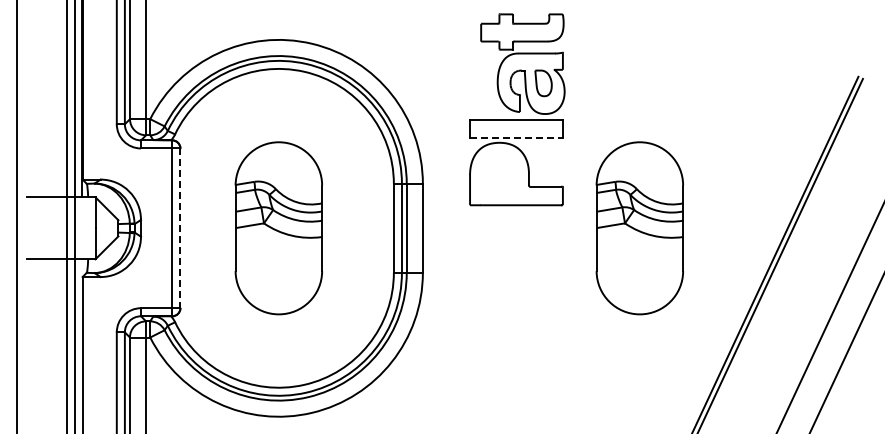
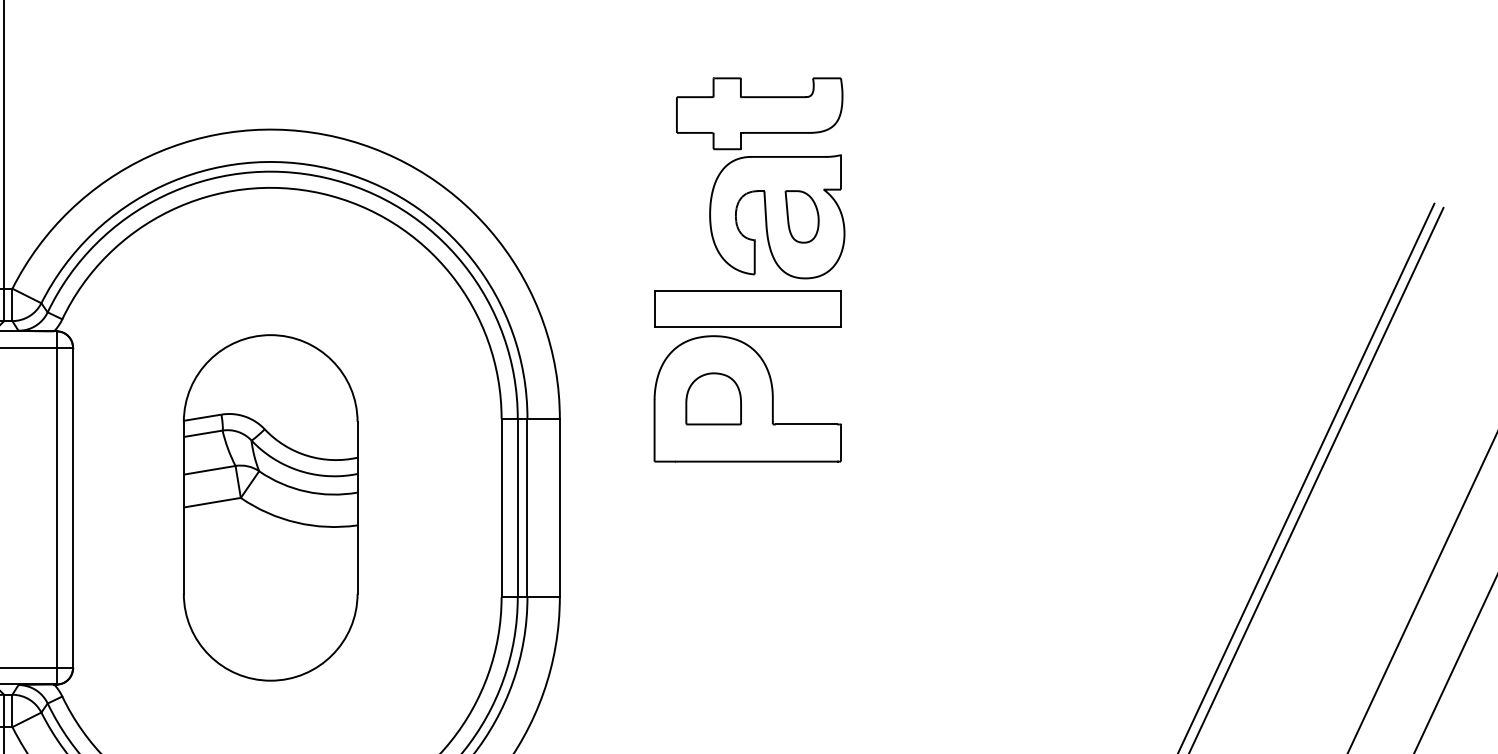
line: (516, 137) -> (747, 325), dashed -> solid
part: (499, 173) -> (713, 397), added
line: (180, 228) -> (73, 508), dashed -> solid
part: (639, 228) -> (994, 508), removed

